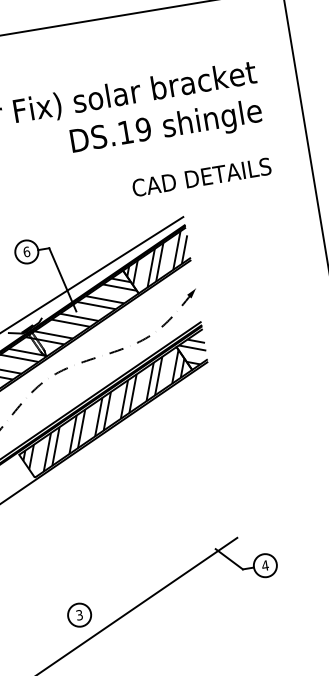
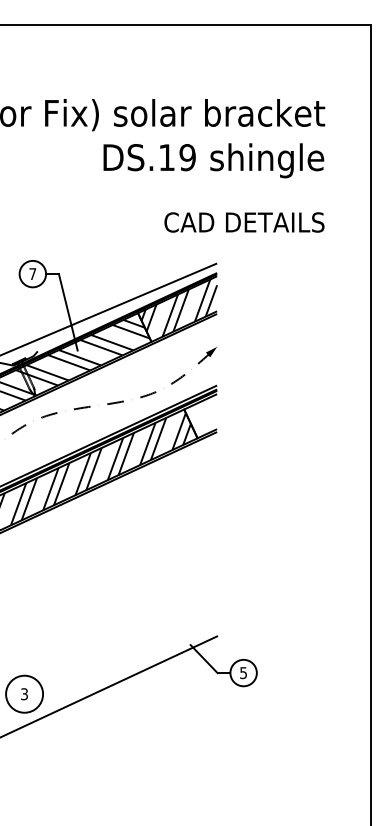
text: (26, 252) -> (32, 274), 6 -> 7
hatch: (193, 352) -> (202, 418), removed
text: (265, 566) -> (243, 673), 4 -> 5
circle: (79, 615) -> (24, 694), size x1.4

